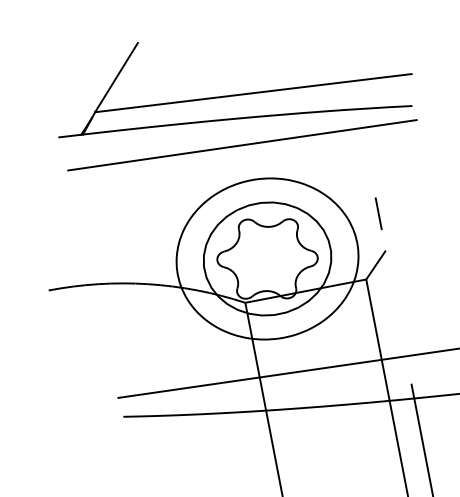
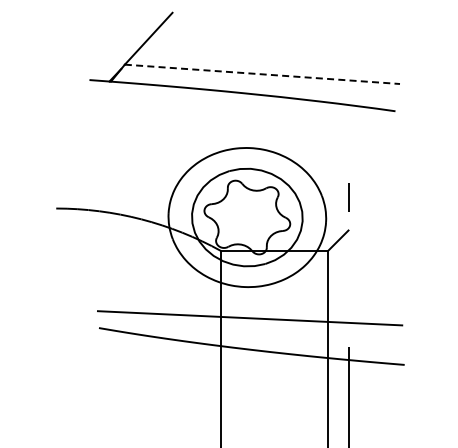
line: (253, 93) -> (262, 74), solid -> dashed
line: (242, 144) -> (244, 116), removed

